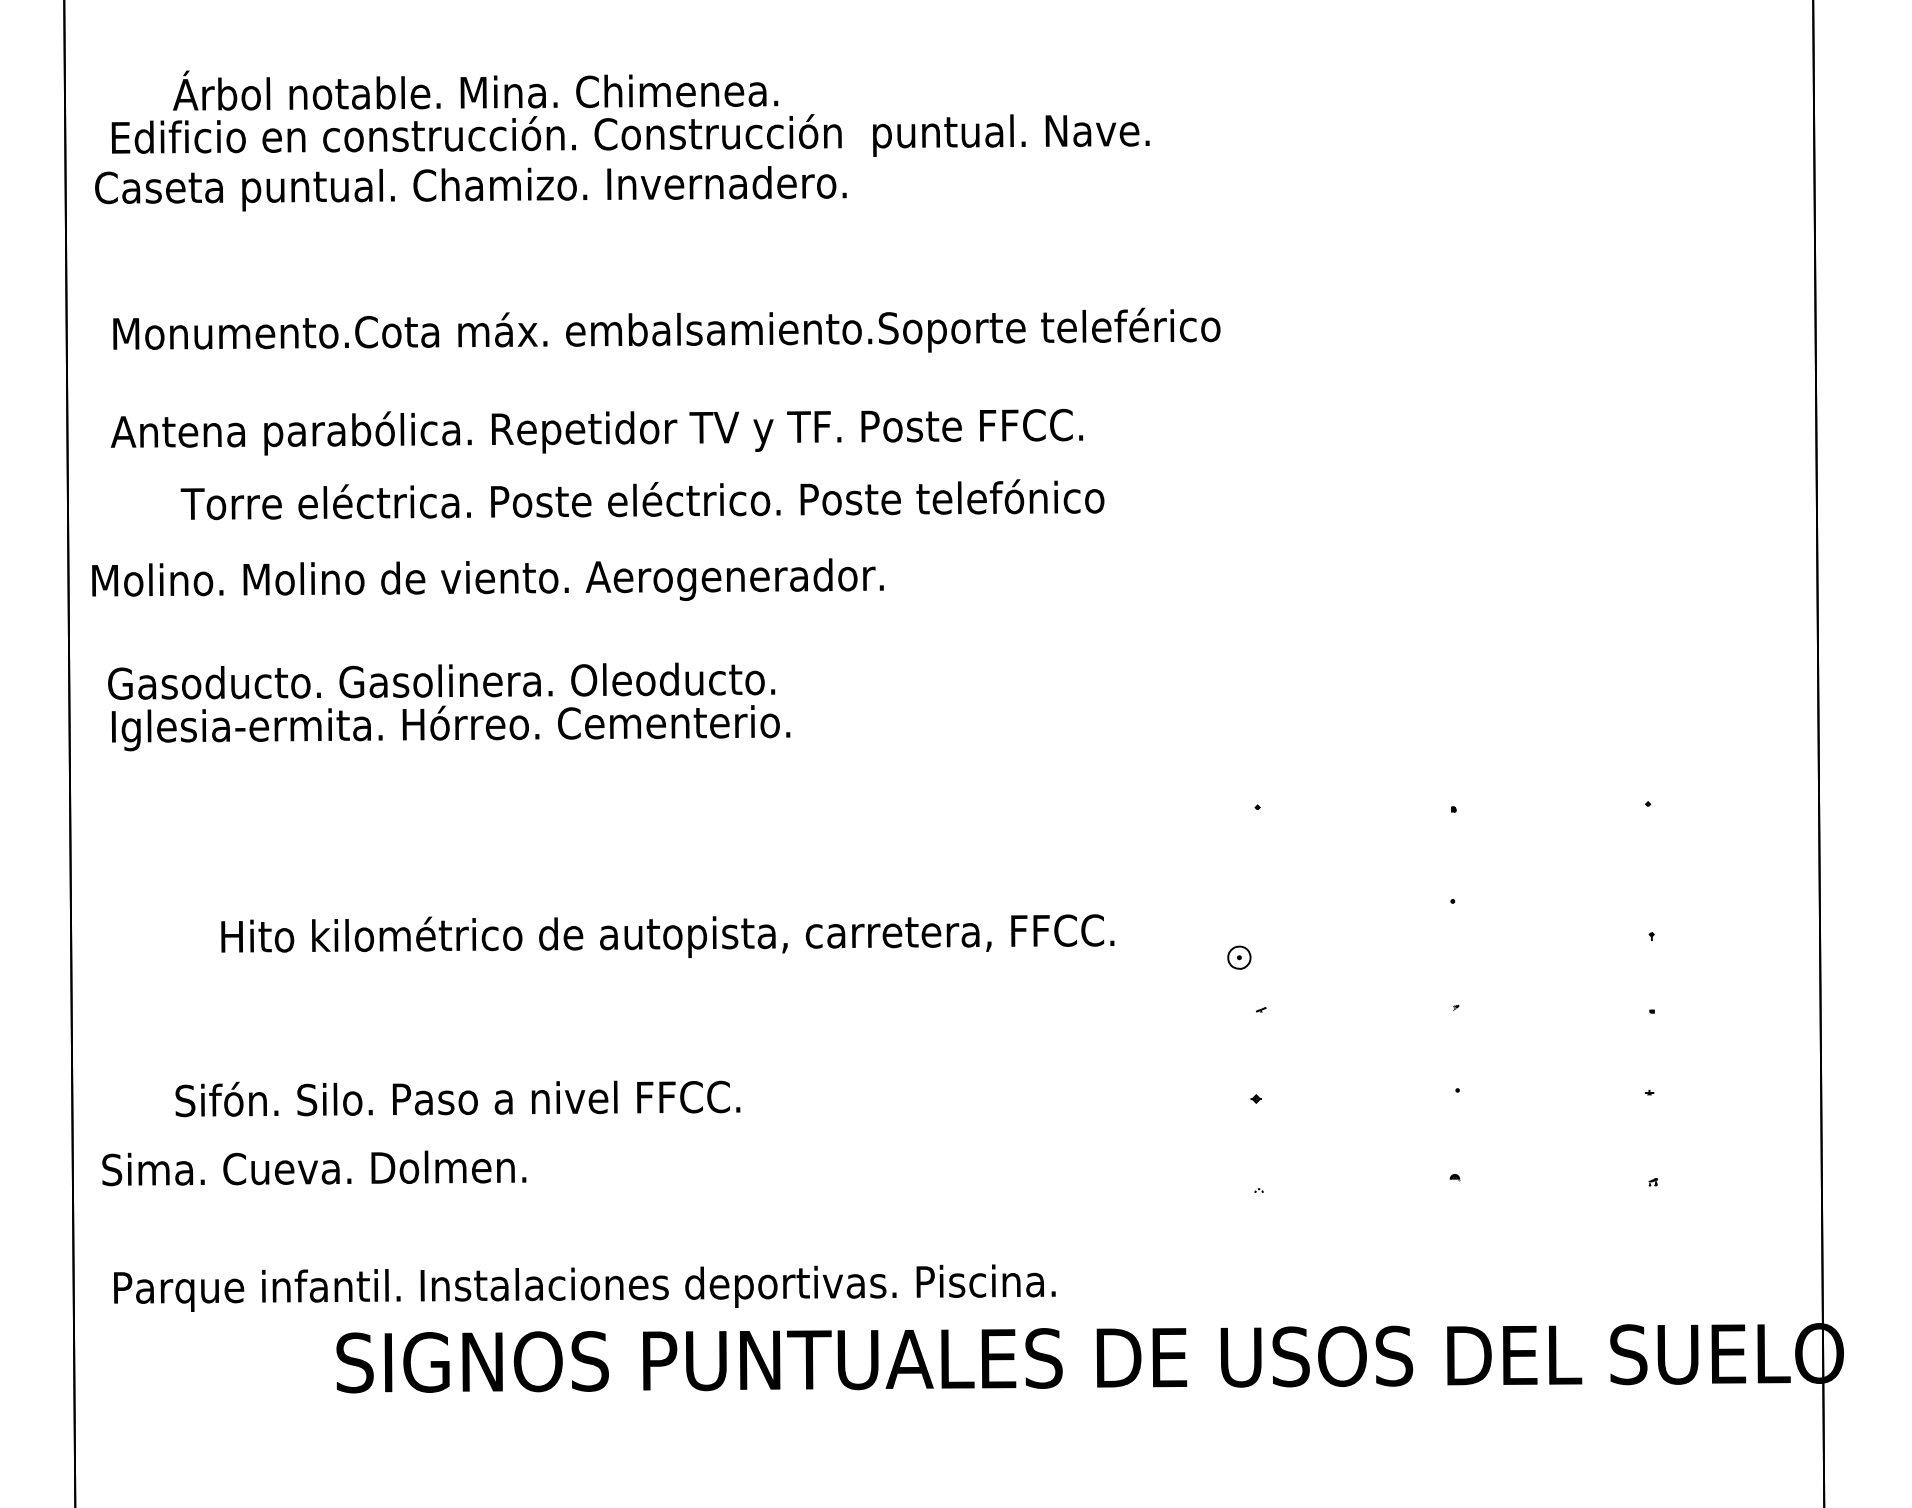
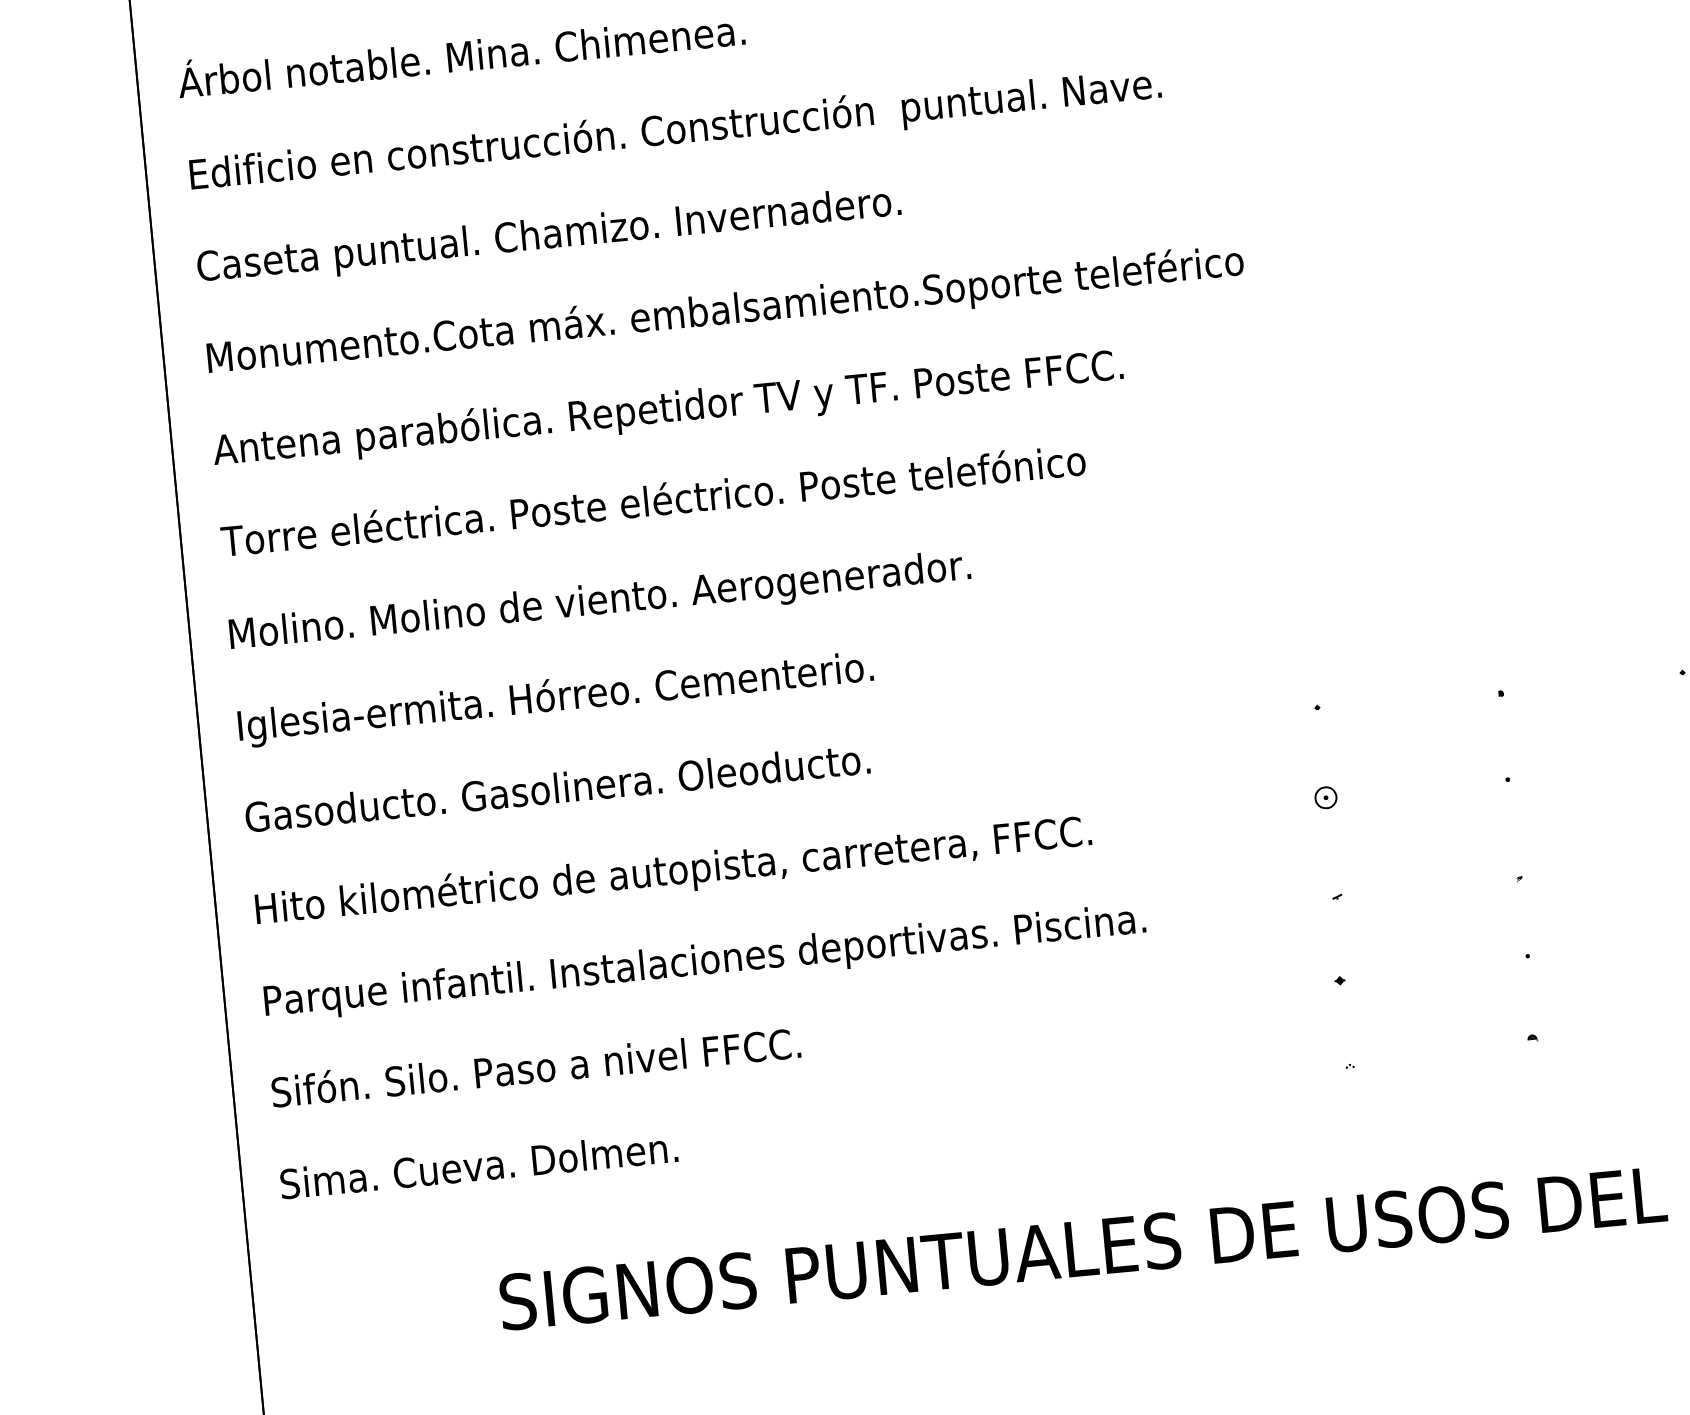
text: (475, 90) -> (461, 54), moved
text: (470, 188) -> (548, 236), moved
text: (642, 499) -> (653, 499), moved
text: (487, 579) -> (599, 600), moved
text: (441, 680) -> (557, 787), moved
text: (667, 935) -> (673, 871), moved
part: (1239, 957) -> (1326, 797), moved
text: (457, 1098) -> (535, 1067), moved
text: (314, 1168) -> (479, 1165), moved
text: (584, 1287) -> (704, 962), moved

